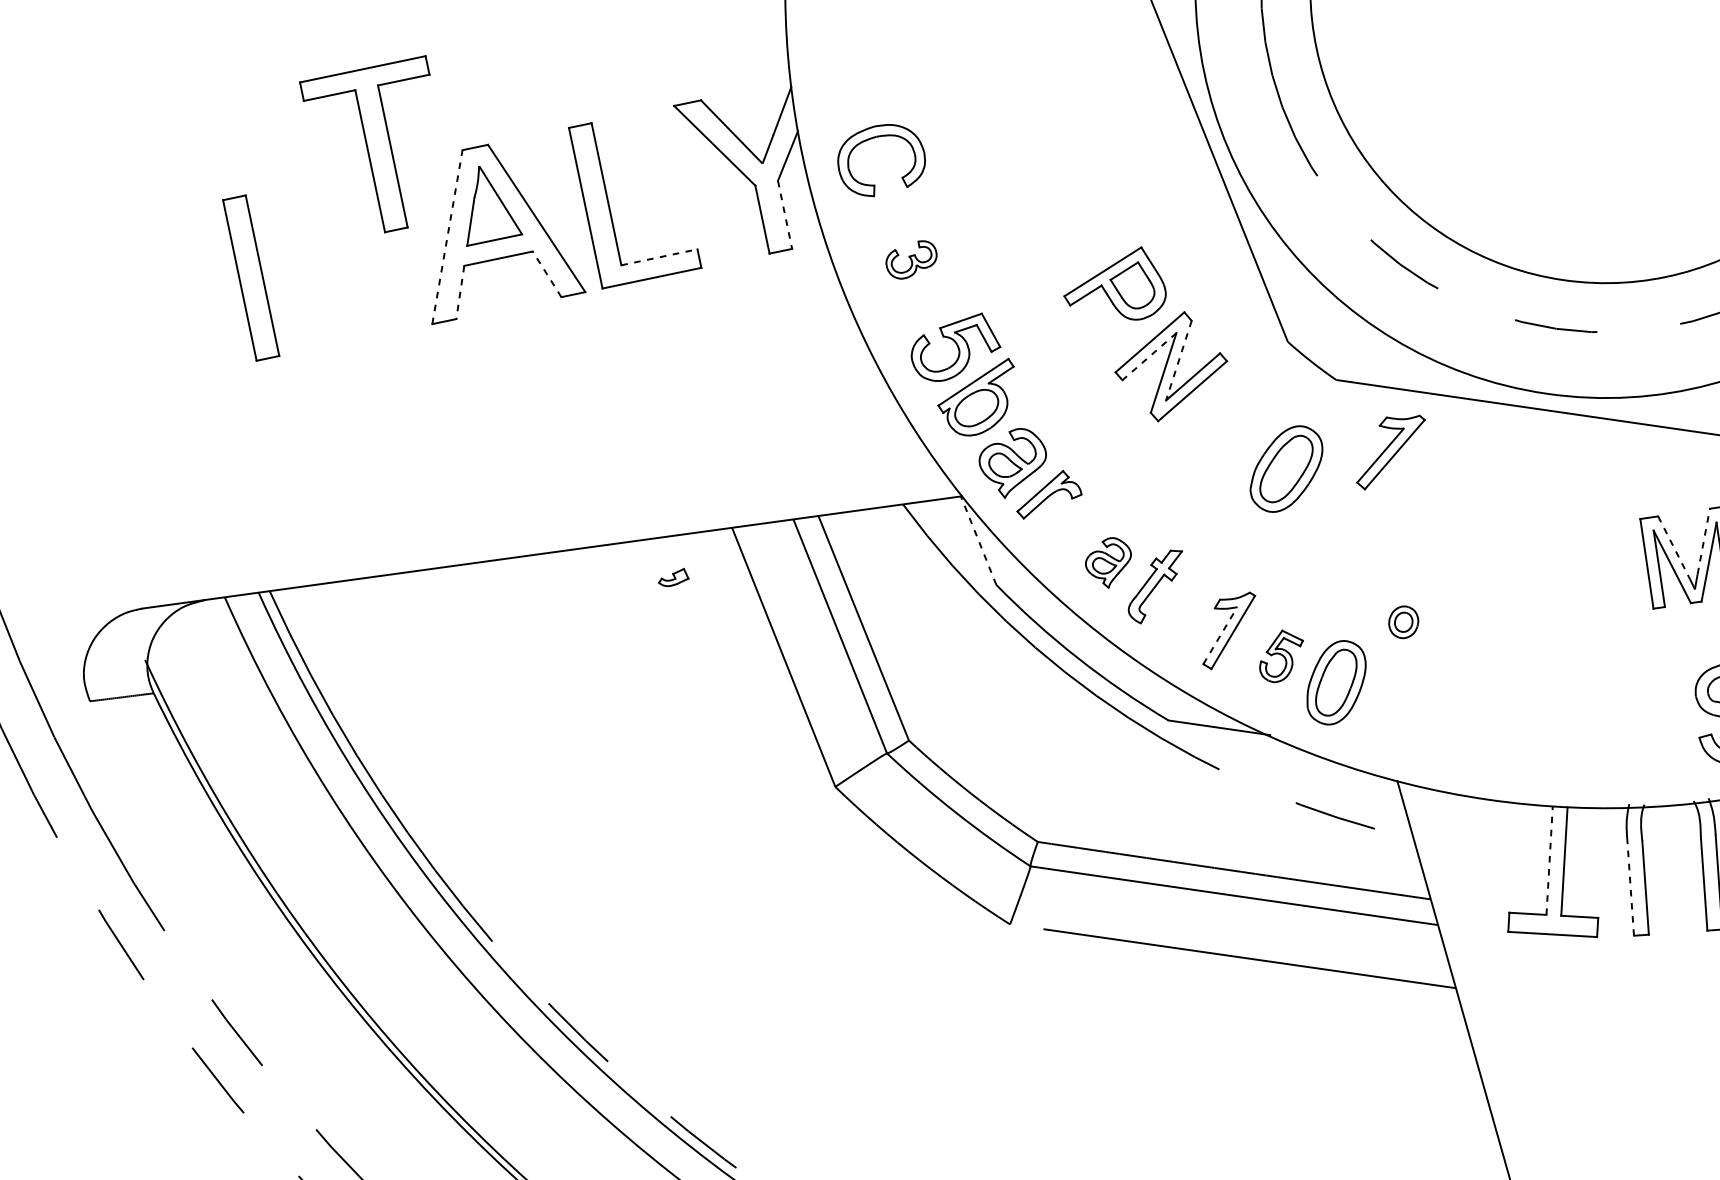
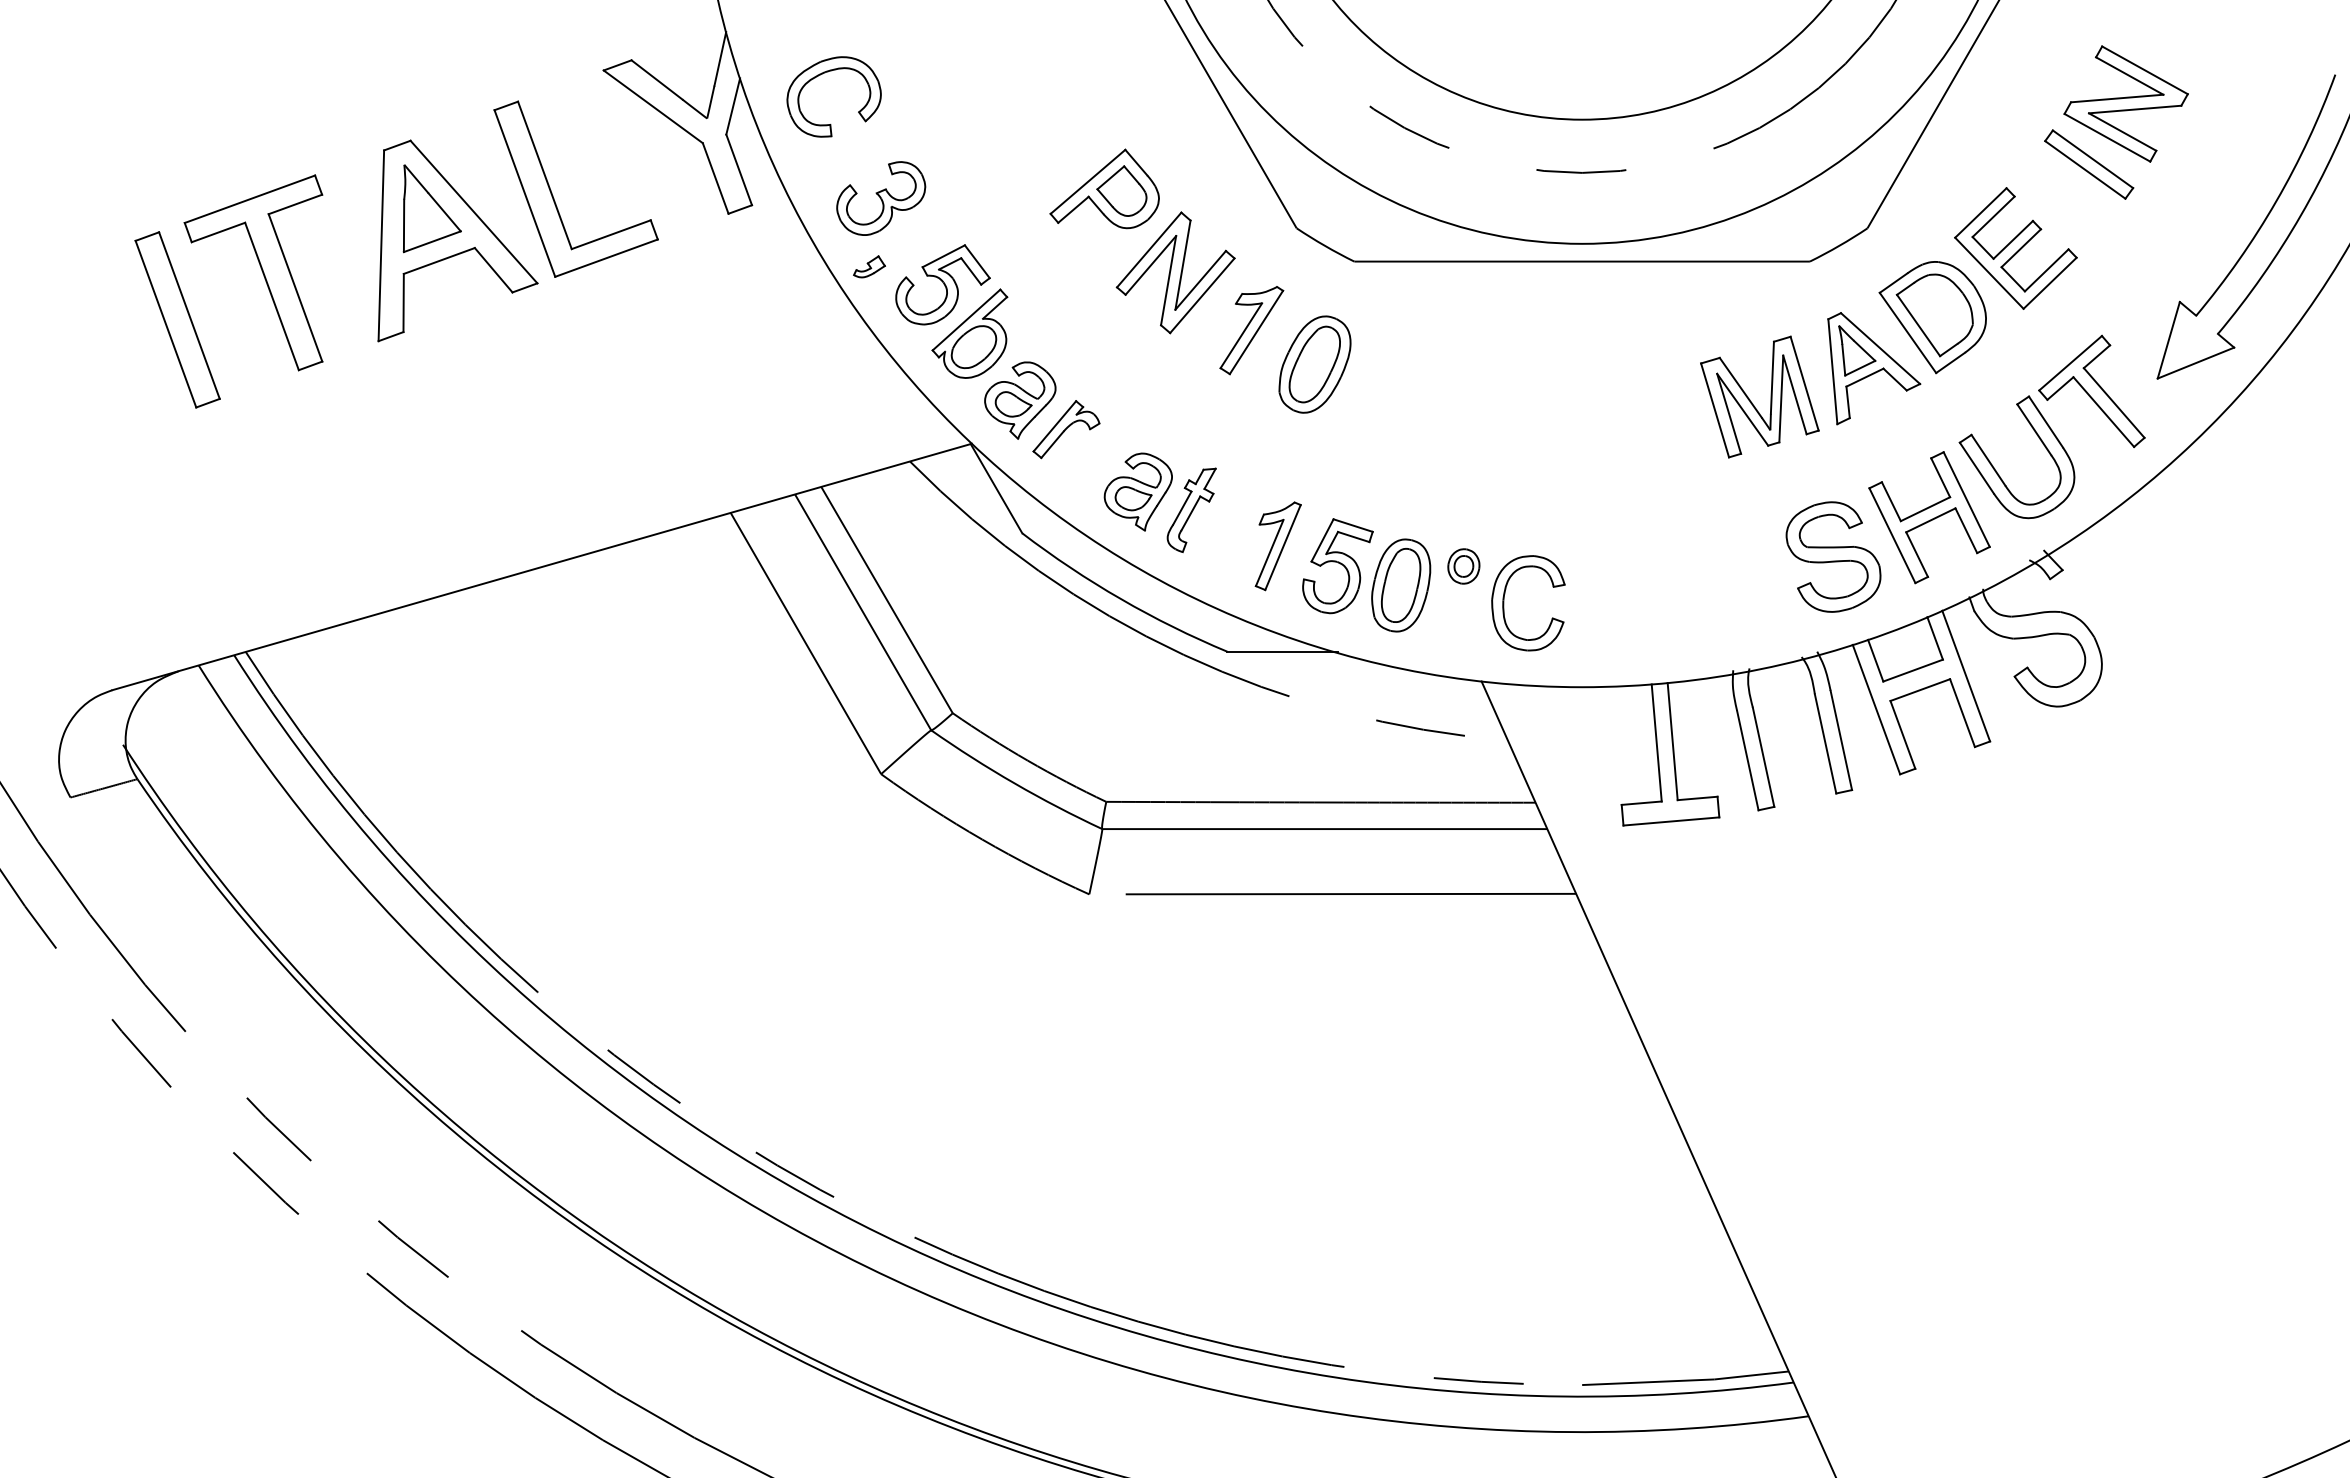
part: (363, 134) -> (260, 268), moved
line: (785, 214) -> (739, 169), dashed -> solid
line: (447, 236) -> (381, 245), dashed -> solid
line: (659, 257) -> (611, 234), dashed -> solid
part: (911, 259) -> (881, 198), size x1.67
line: (547, 273) -> (493, 269), dashed -> solid
line: (460, 292) -> (403, 303), dashed -> solid
line: (1149, 356) -> (1150, 265), dashed -> solid
line: (1178, 360) -> (1182, 265), dashed -> solid
part: (1390, 452) -> (1251, 330), moved
line: (978, 540) -> (996, 488), dashed -> solid
line: (1703, 541) -> (1772, 377), dashed -> solid
line: (1673, 546) -> (1740, 387), dashed -> solid
part: (1107, 561) -> (1137, 491), size x1.43
part: (674, 577) -> (869, 266), moved
part: (1403, 622) -> (1463, 566), moved
line: (1220, 636) -> (1269, 553), dashed -> solid
part: (1280, 656) -> (1337, 566), size x1.67
part: (1428, 712) -> (1504, 603), added
line: (1549, 860) -> (1656, 742), dashed -> solid
line: (1630, 888) -> (1747, 760), dashed -> solid

